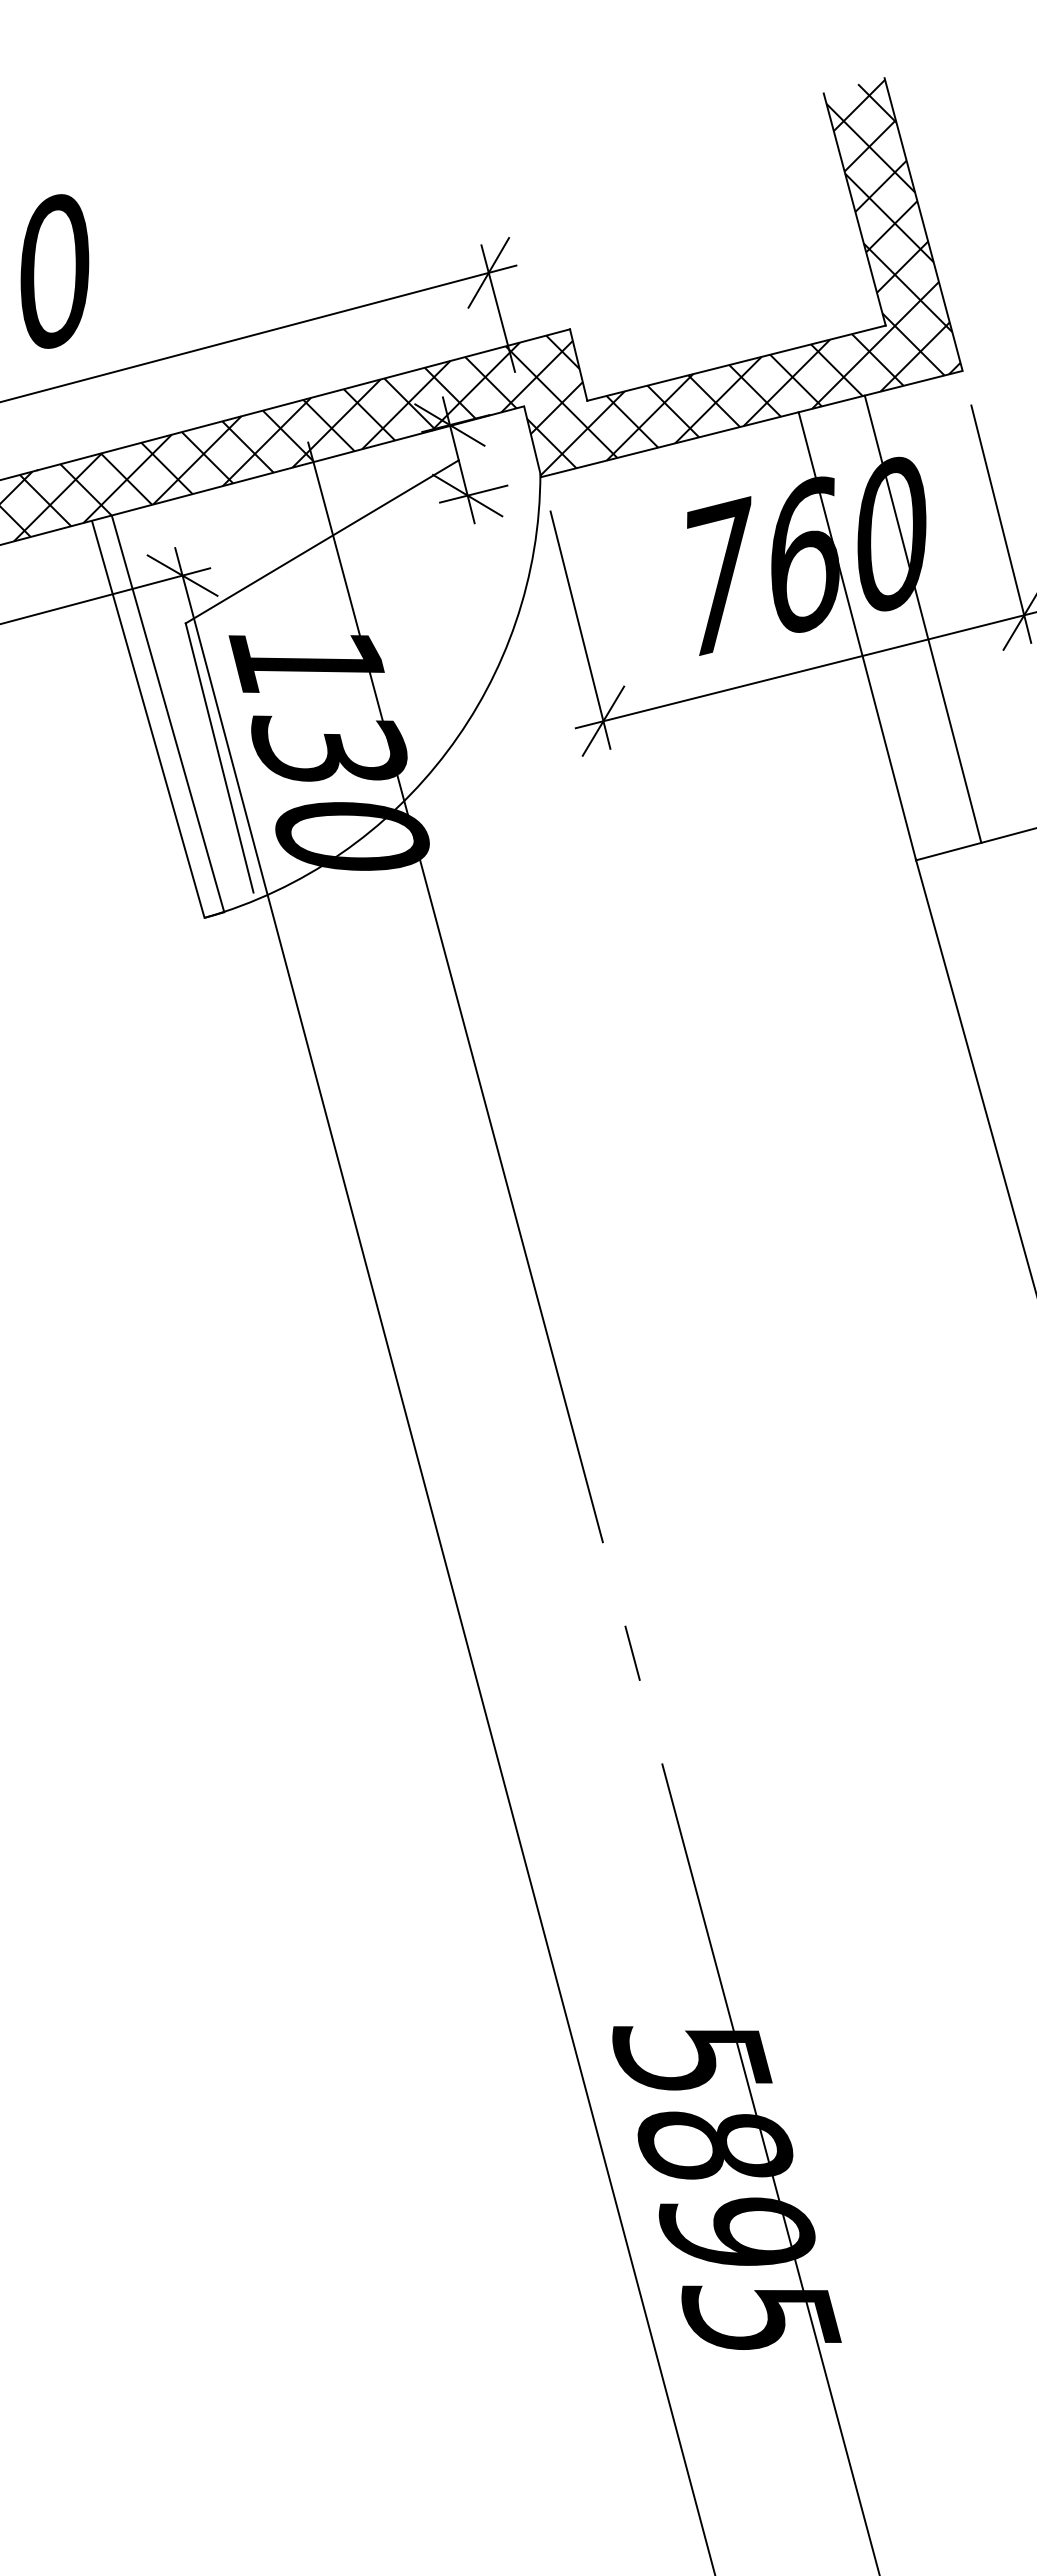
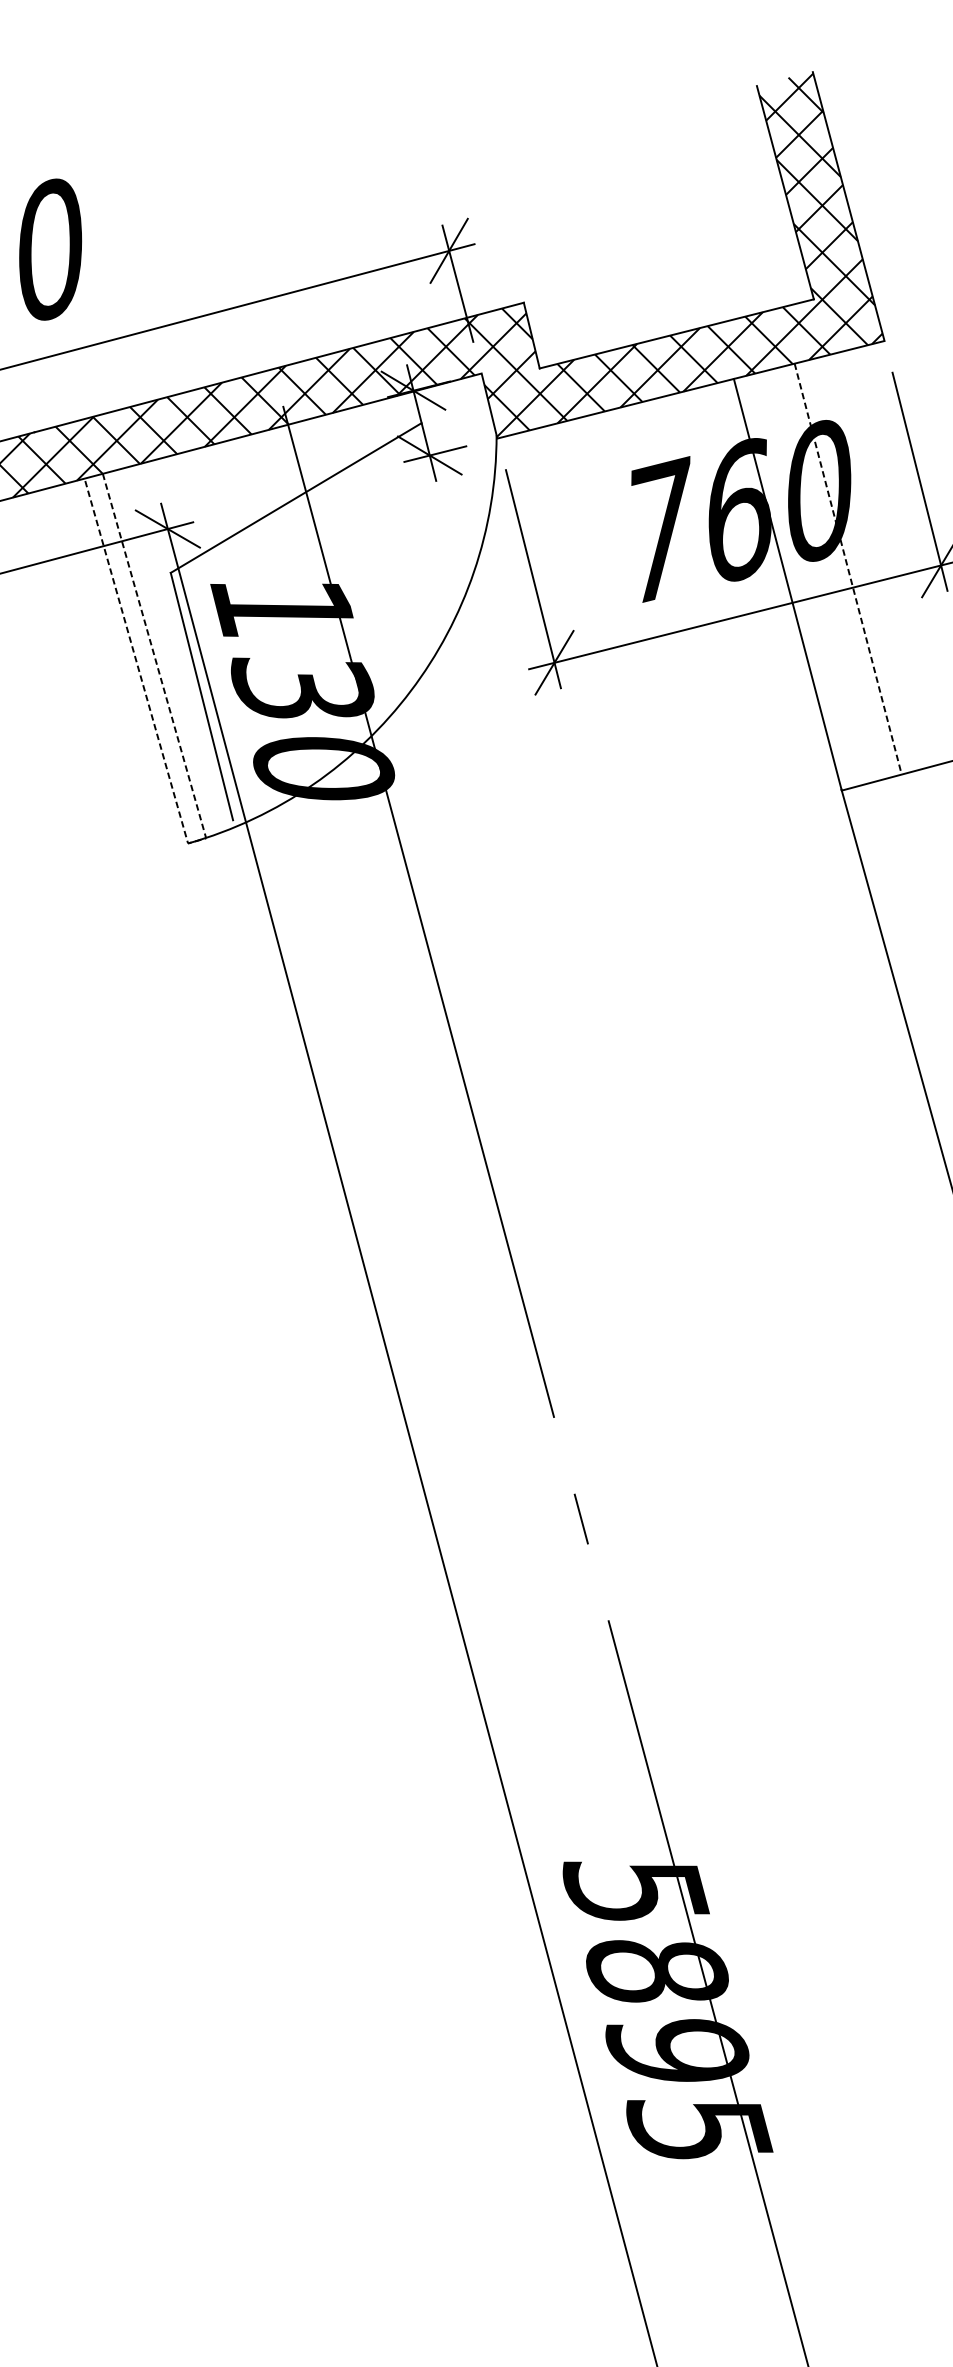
line: (923, 619) -> (848, 569), solid -> dashed
line: (213, 915) -> (196, 841), solid -> dashed

